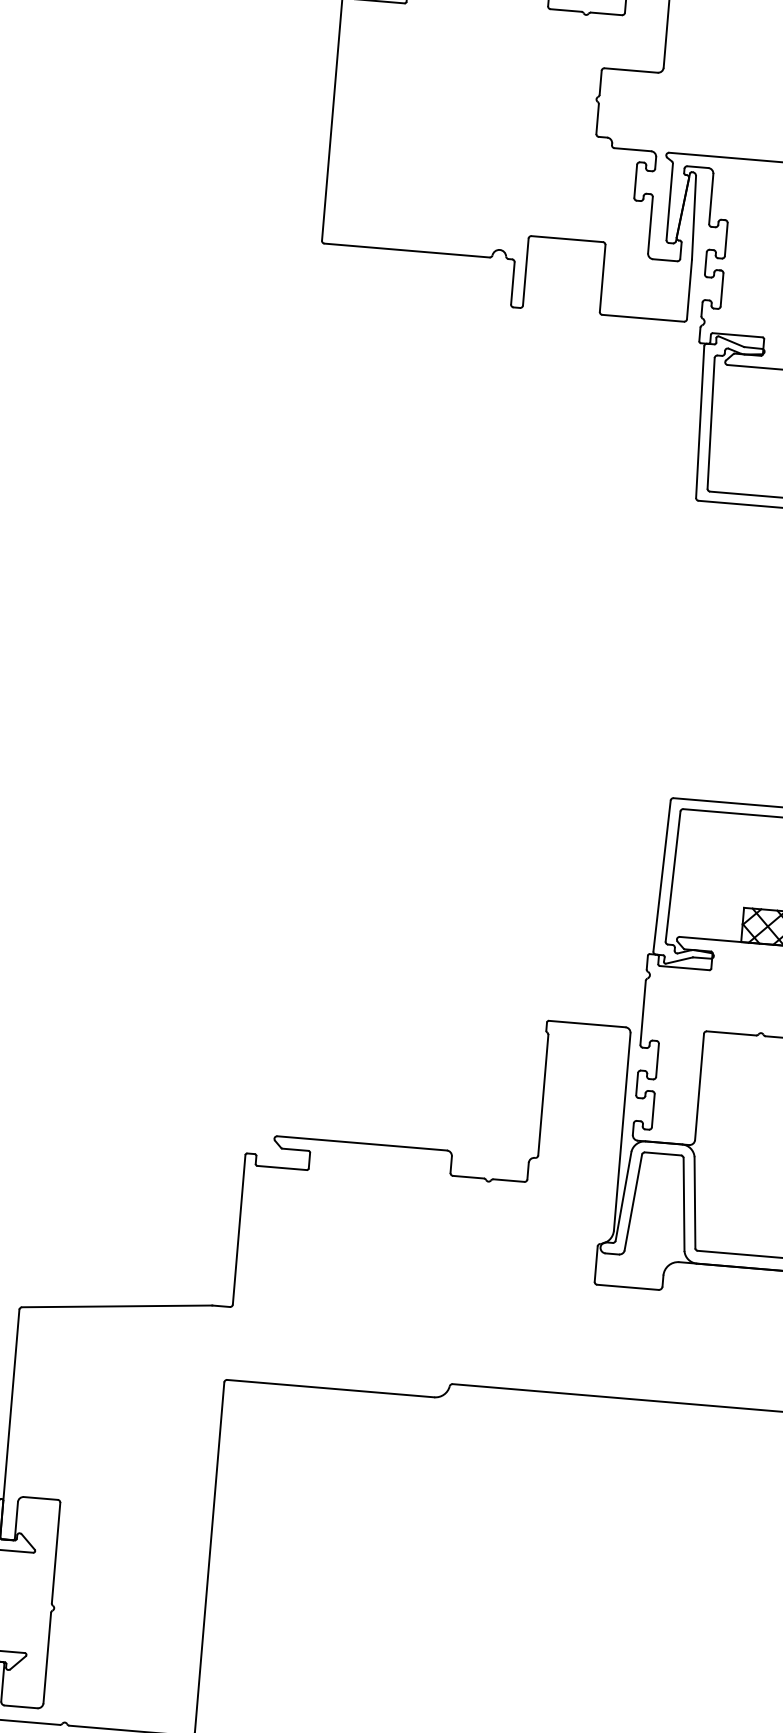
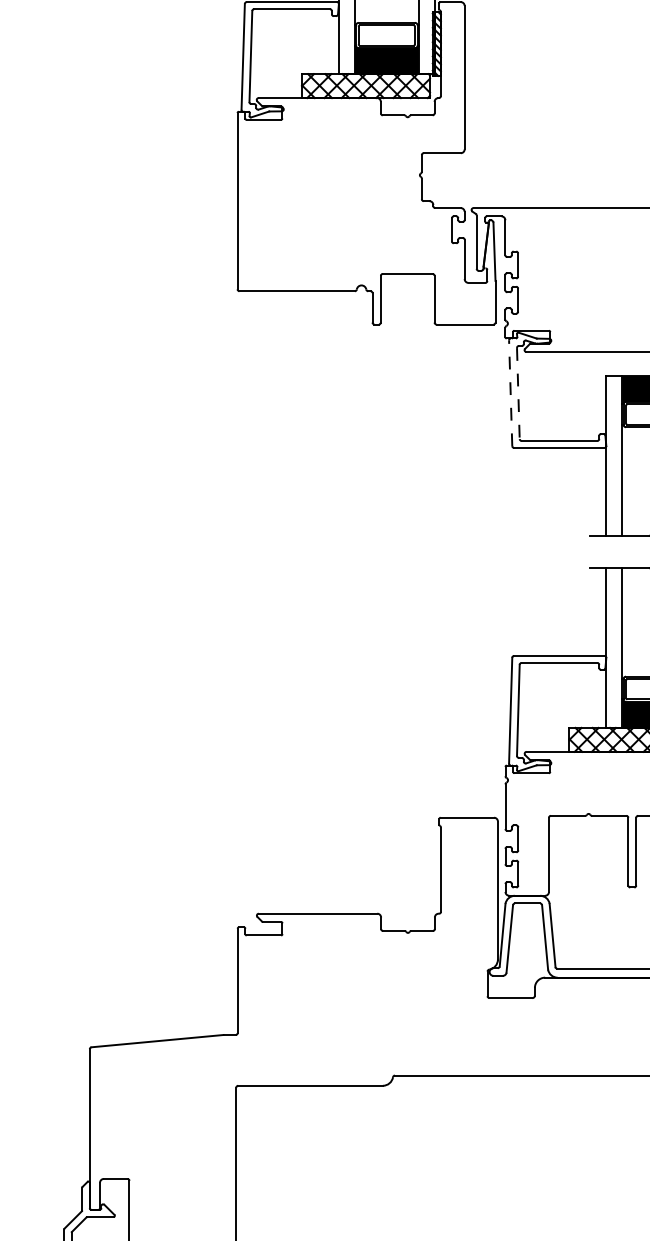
line: (699, 422) -> (510, 393), solid -> dashed
line: (711, 423) -> (518, 393), solid -> dashed

